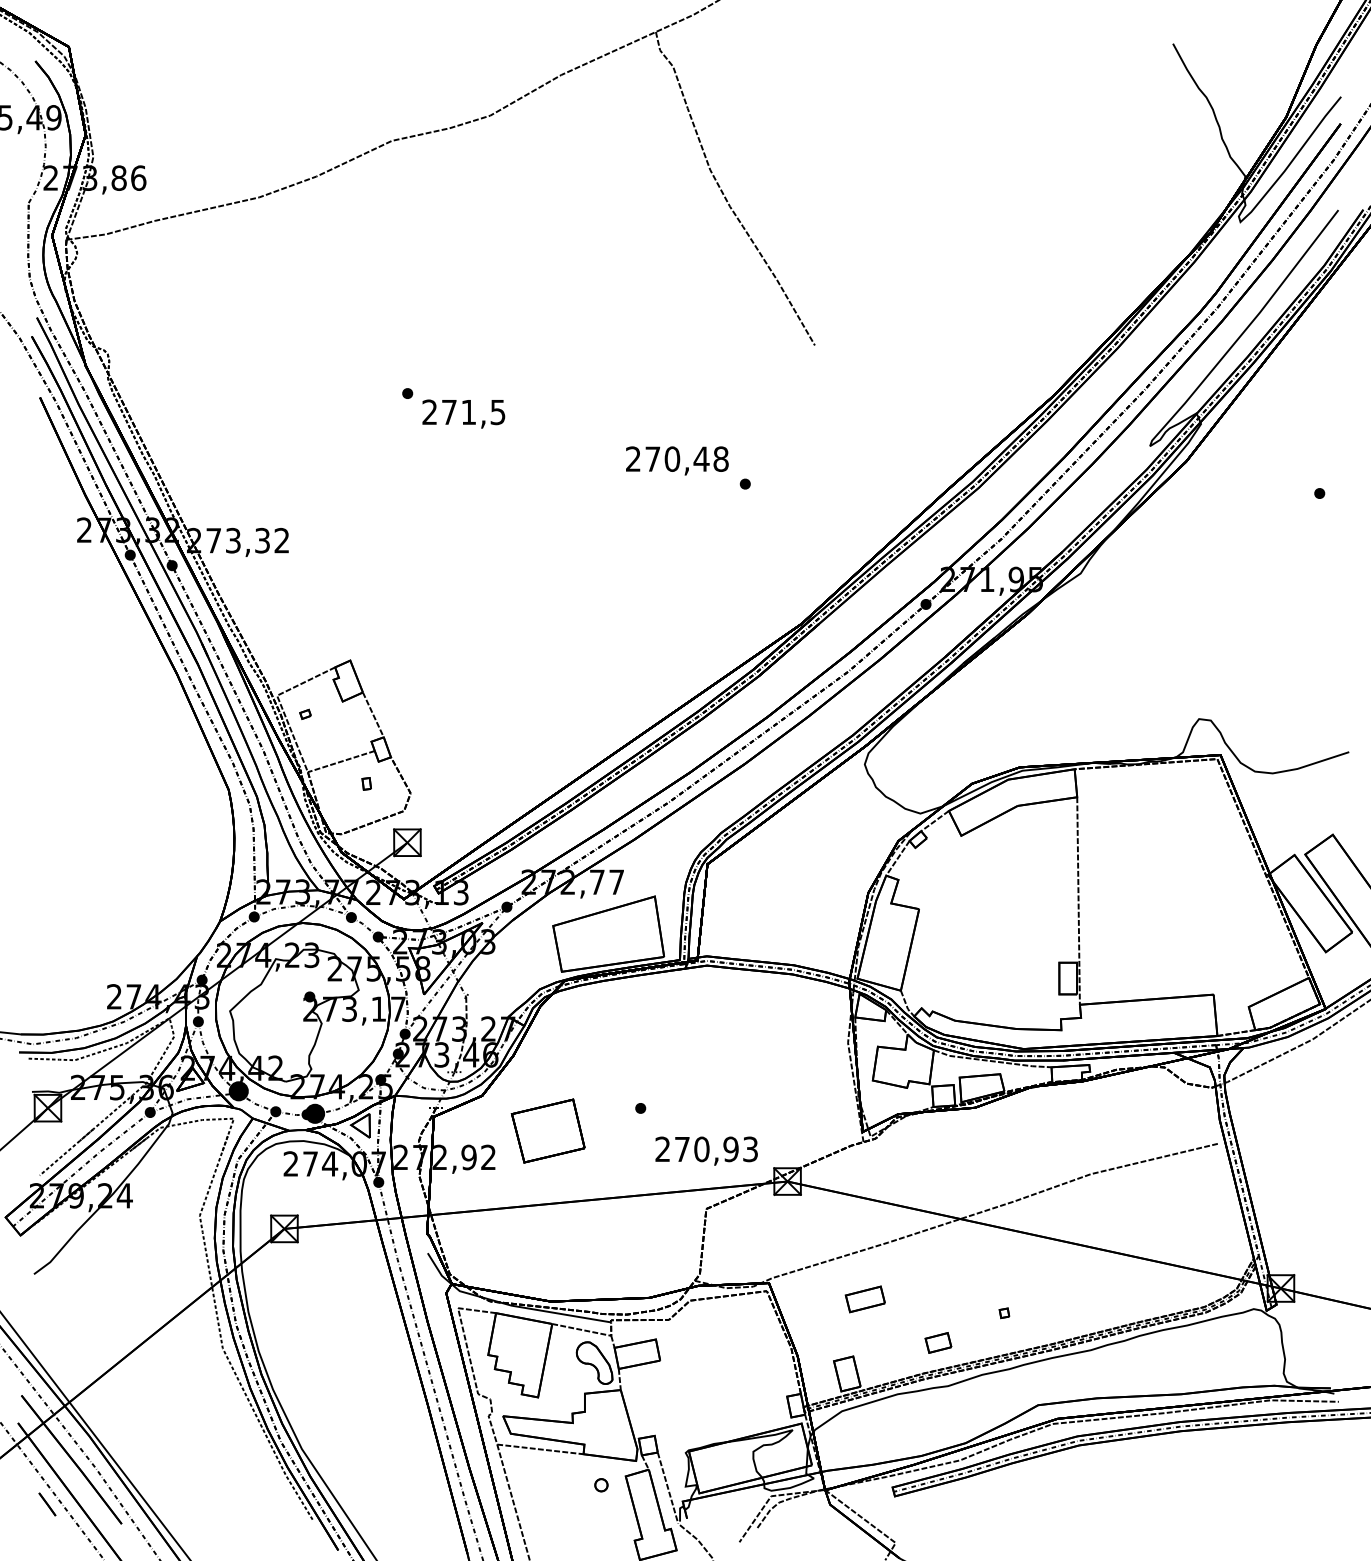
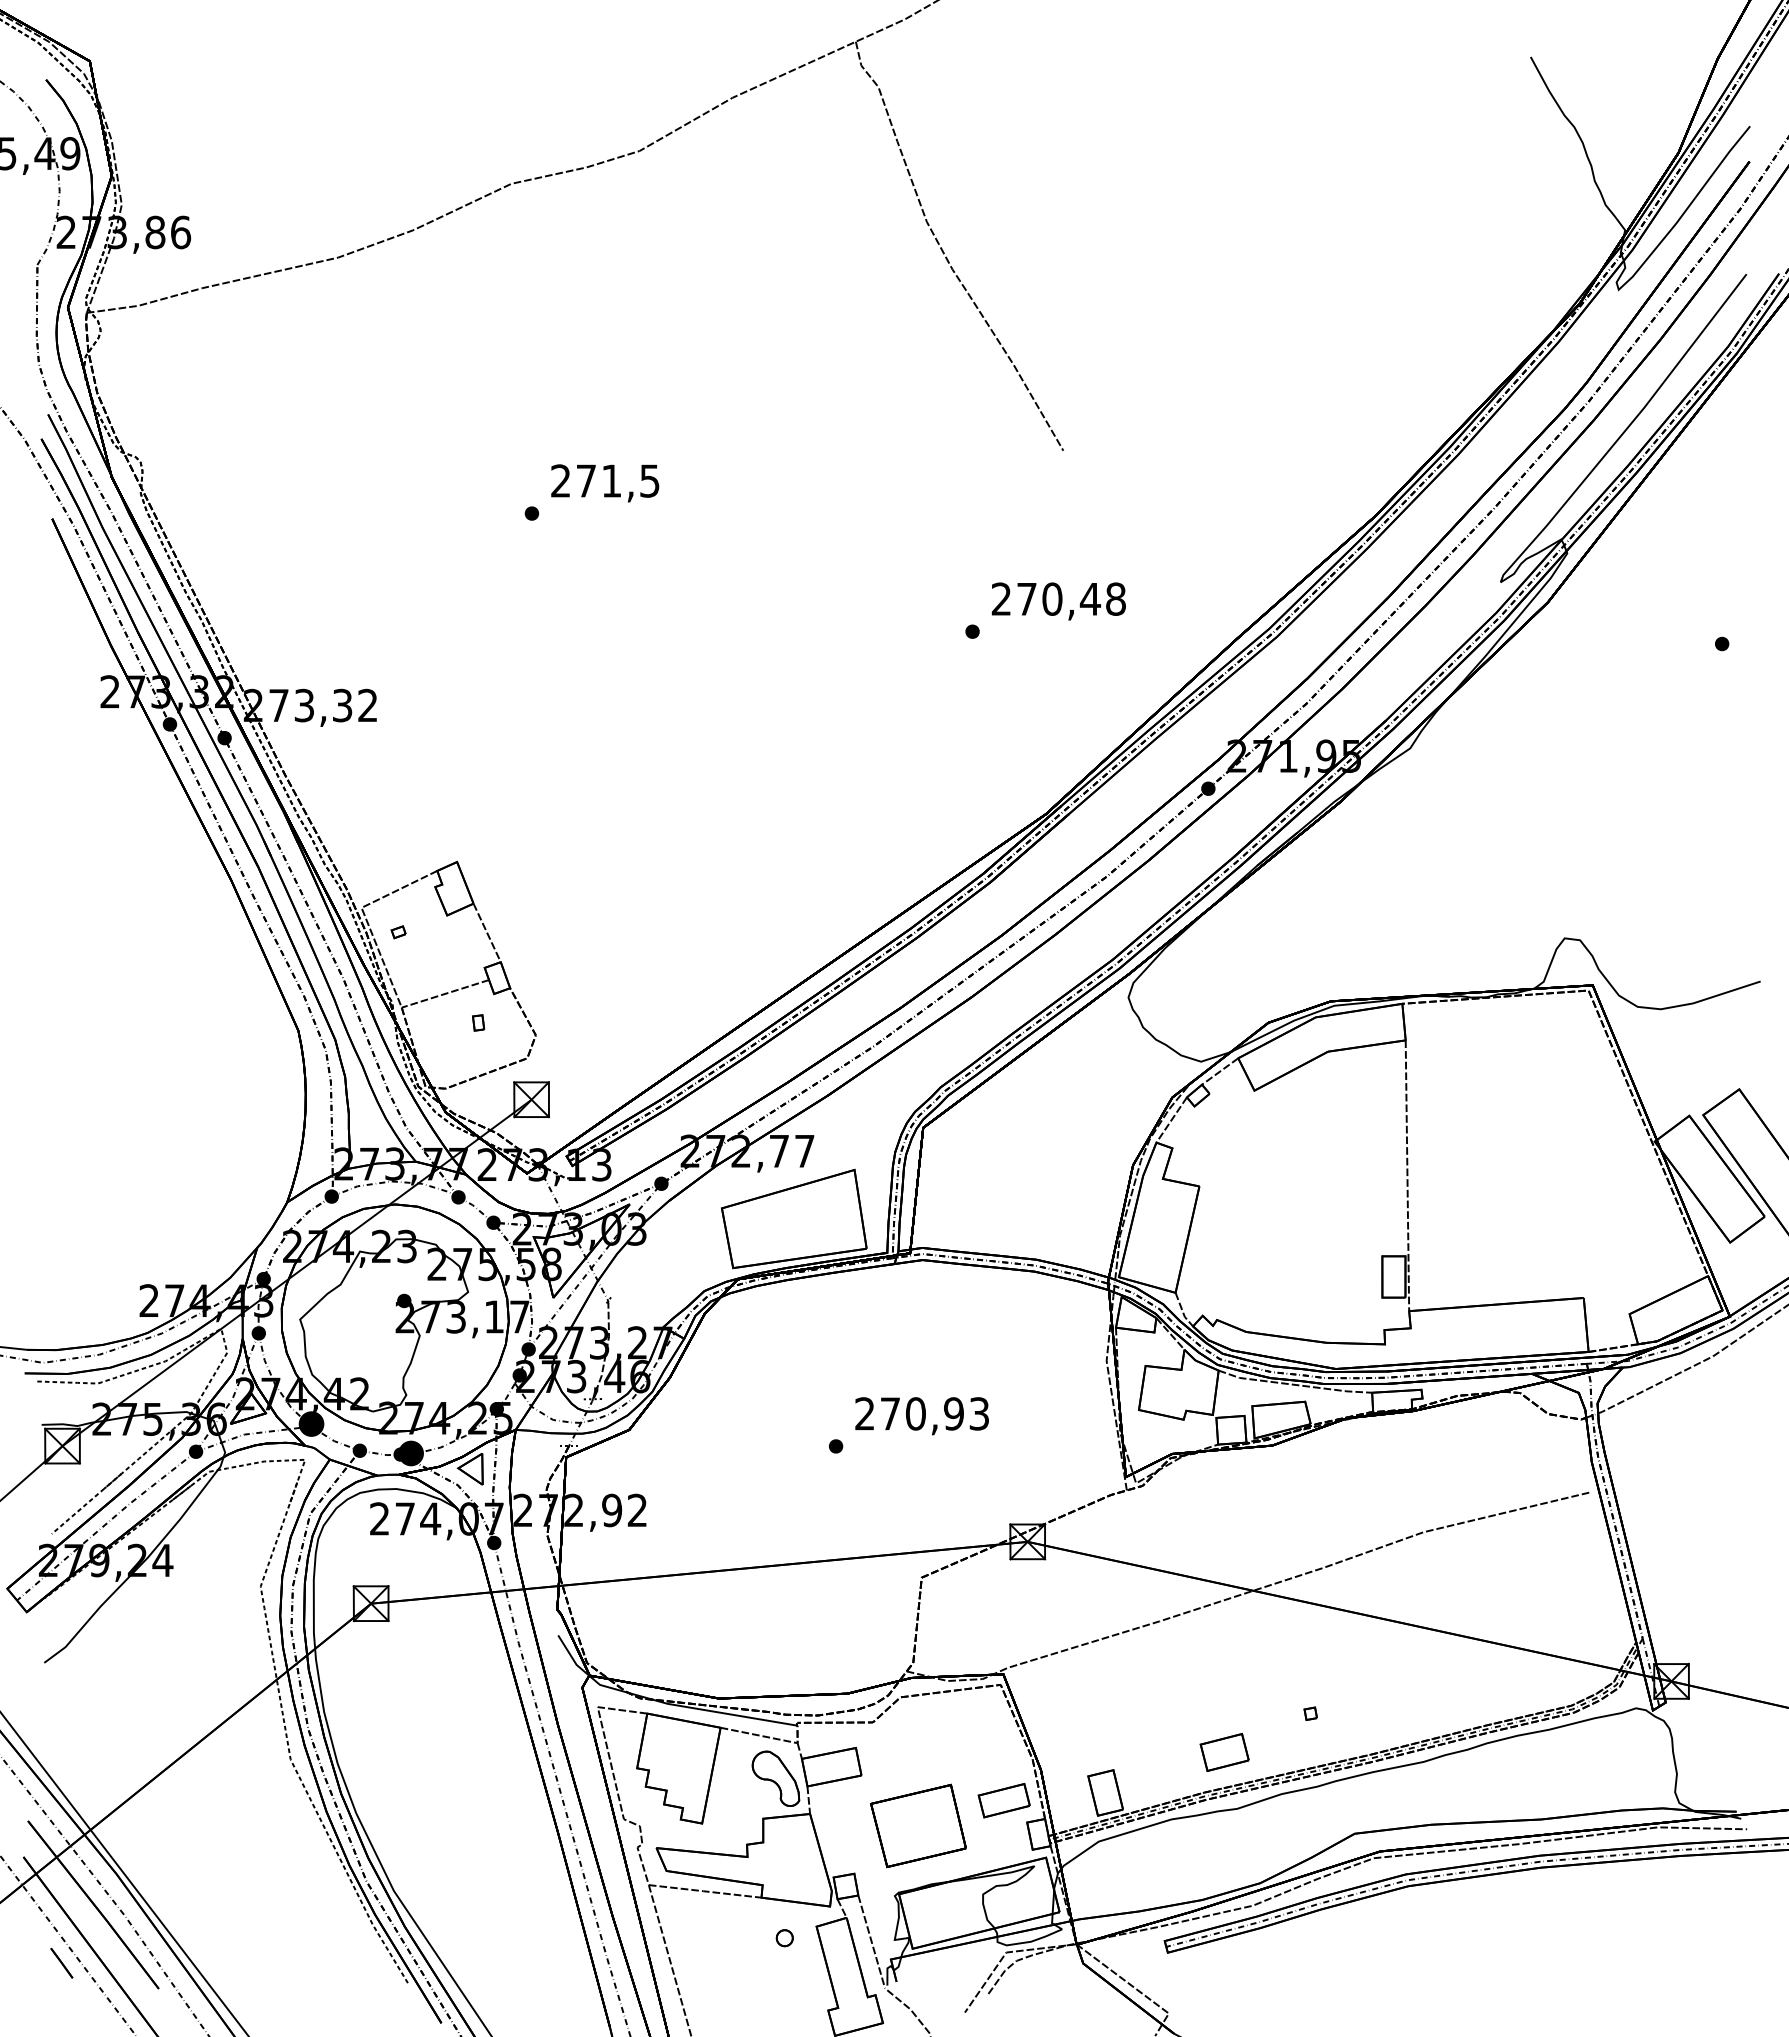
text: (464, 414) -> (605, 483), moved
text: (677, 460) -> (1058, 601), moved
part: (548, 1130) -> (918, 1825), moved
text: (706, 1151) -> (921, 1416), moved
part: (864, 1299) -> (1003, 1800), moved
part: (938, 1342) -> (1224, 1752), size x1.43

